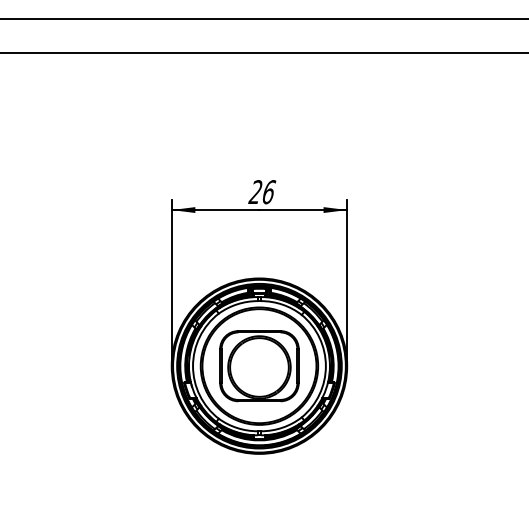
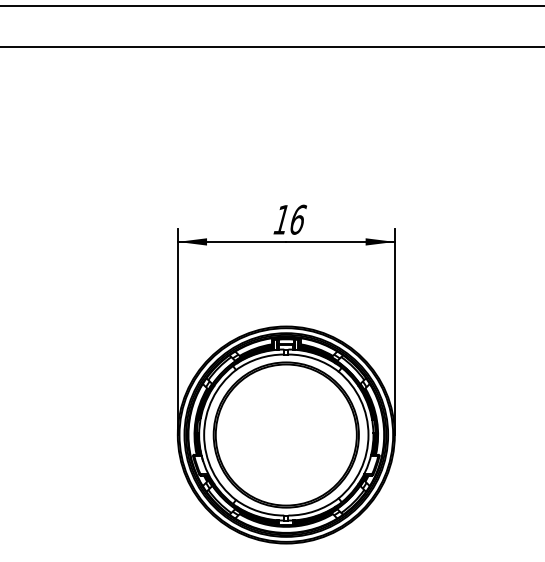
text: (255, 191) -> (281, 218), 26 -> 16
part: (259, 366) -> (286, 435), removed

